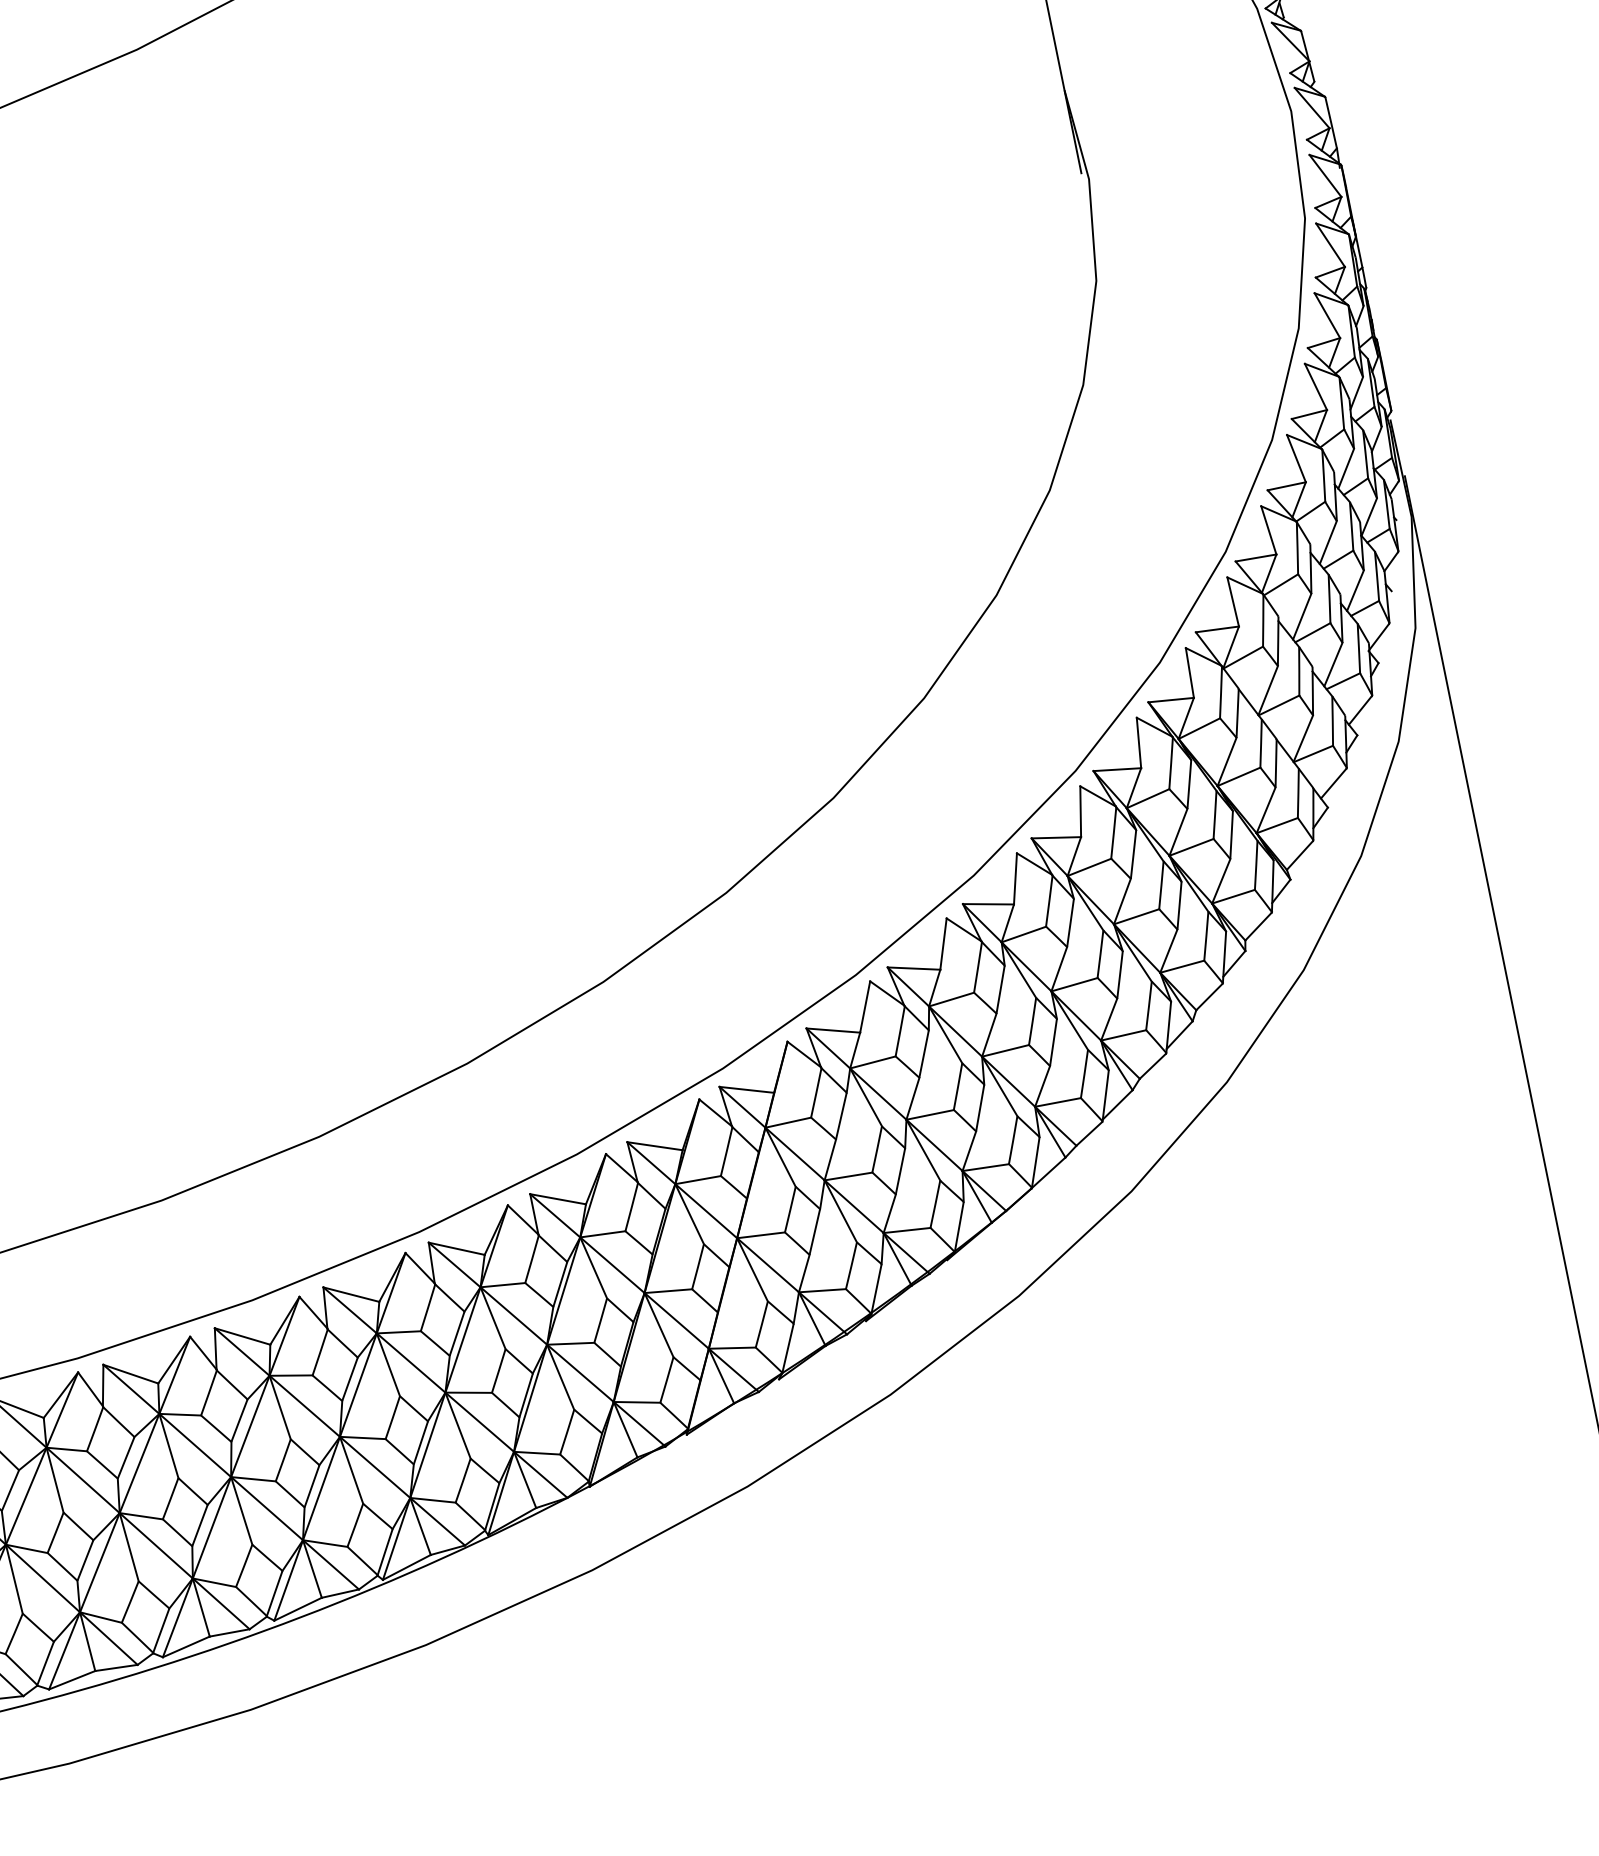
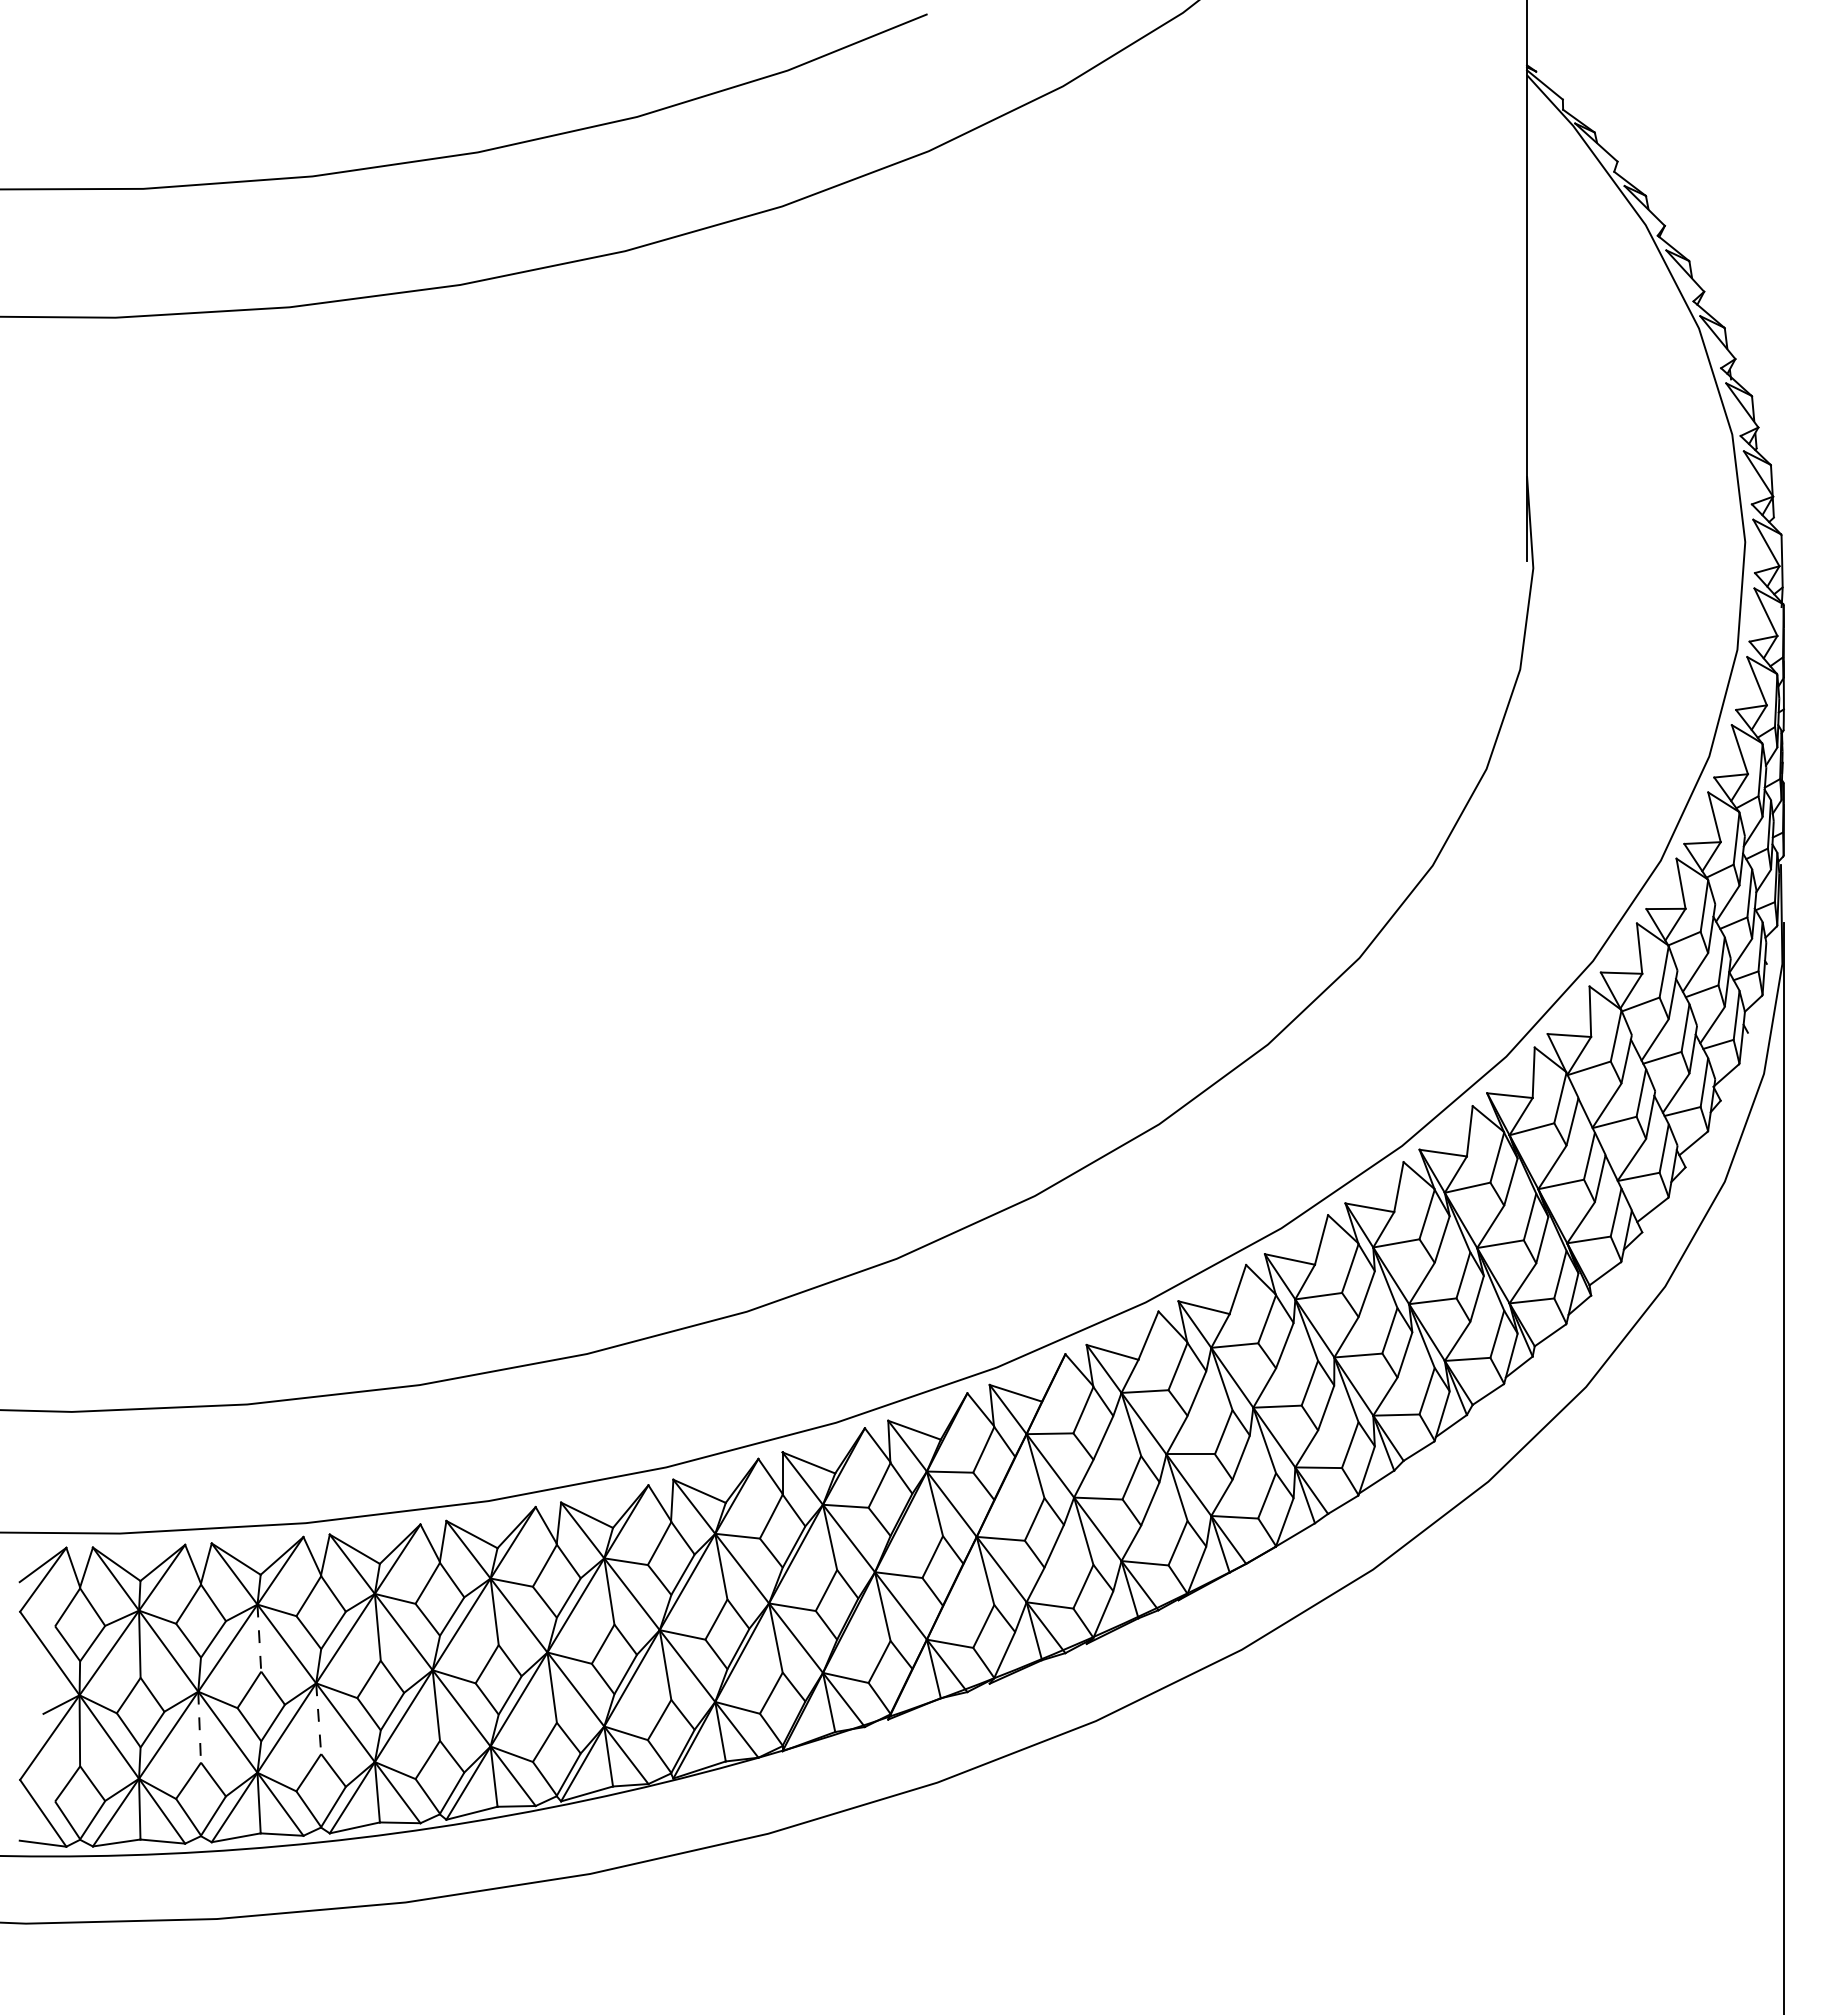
line: (55, 1480) -> (259, 1638), solid -> dashed
line: (129, 1548) -> (318, 1719), solid -> dashed
line: (14, 1579) -> (199, 1727), solid -> dashed

